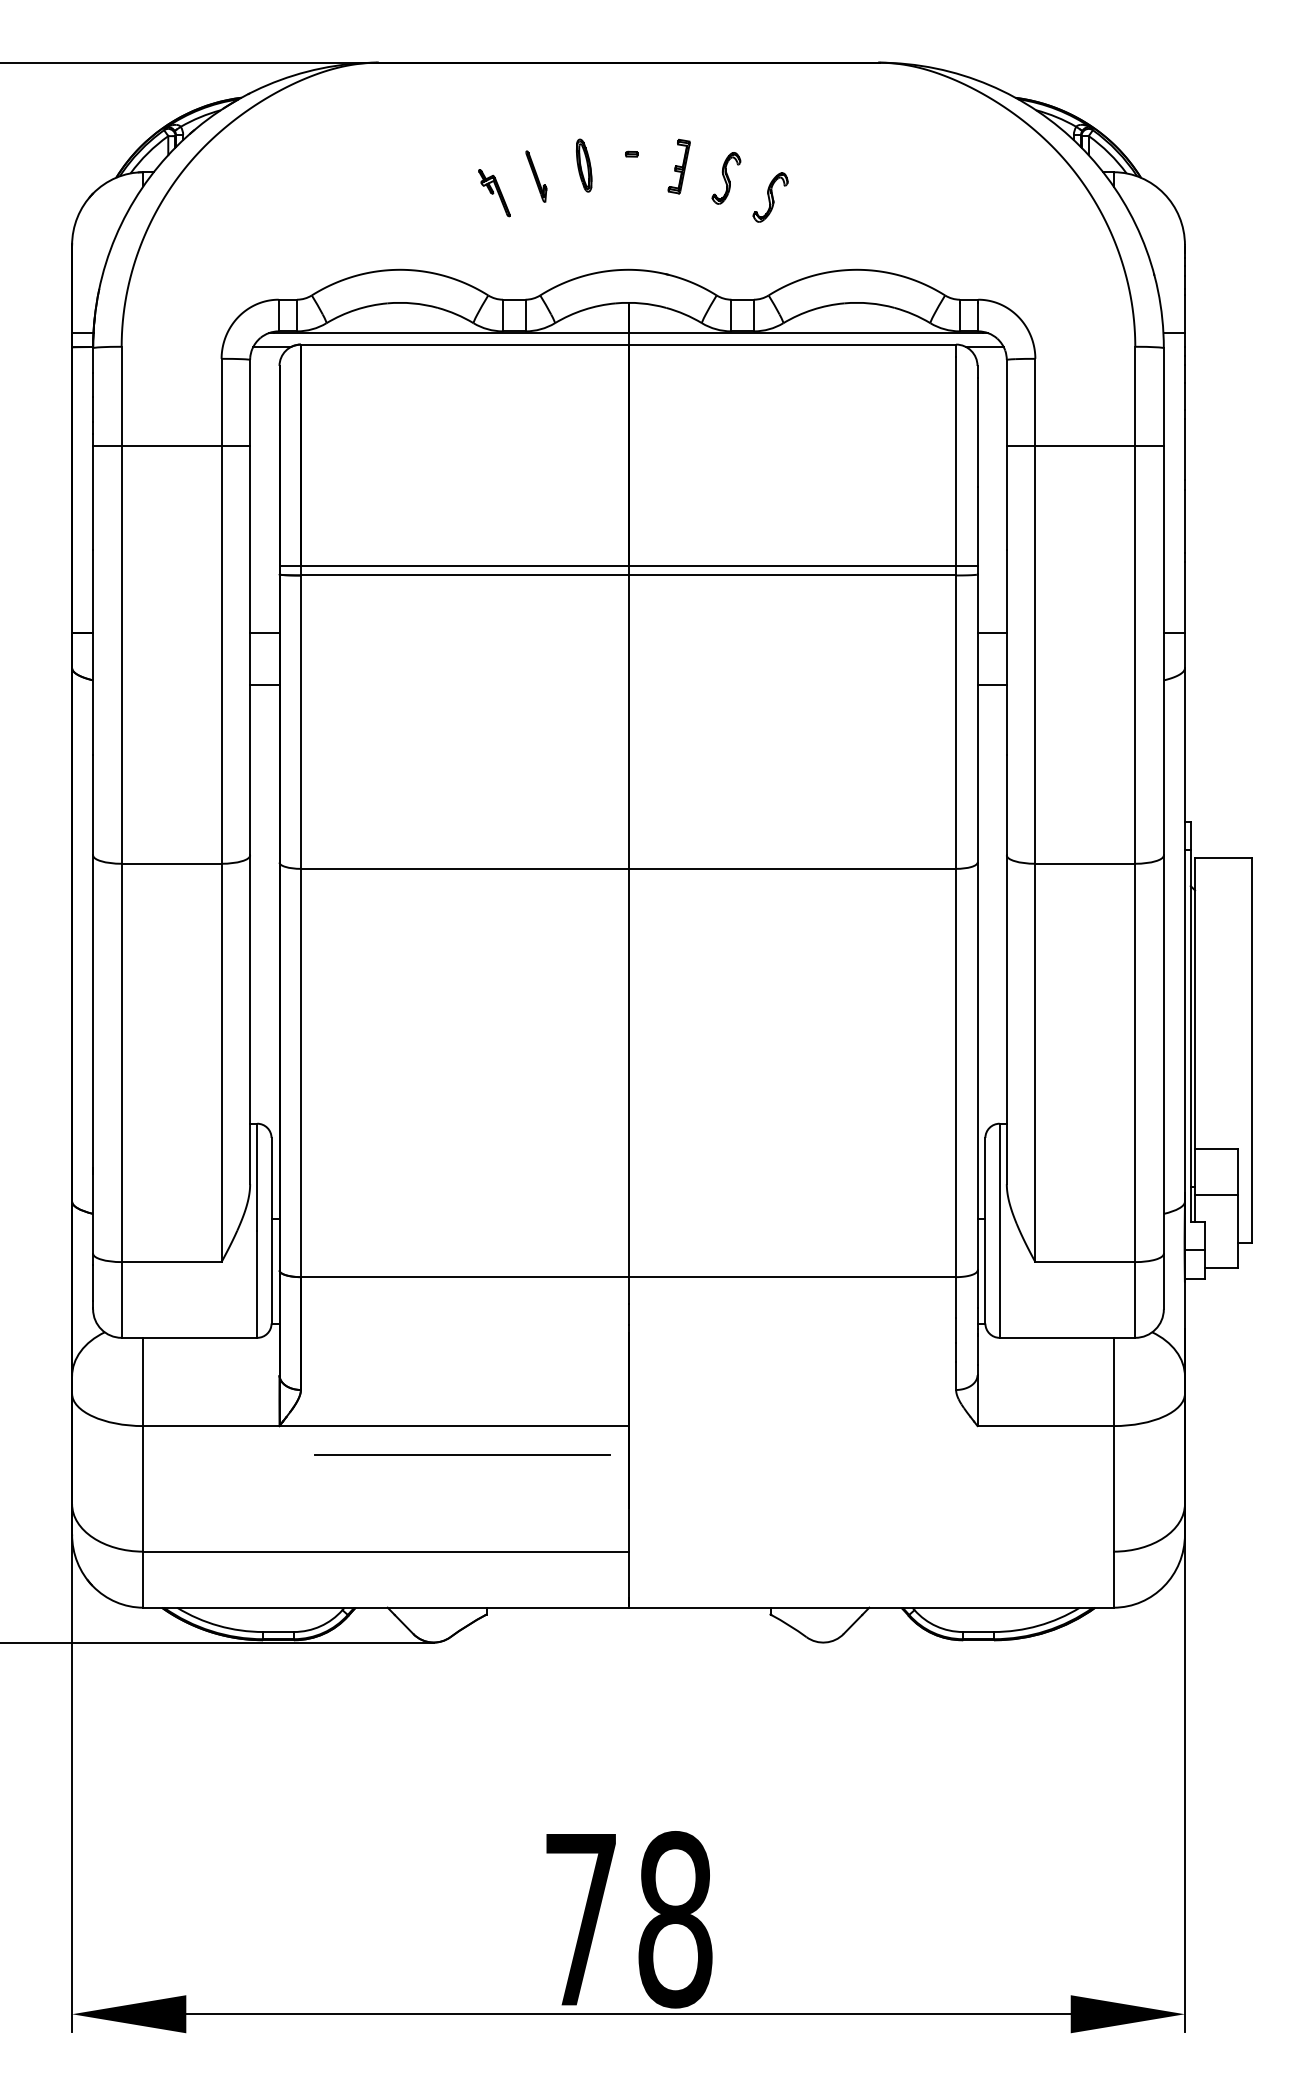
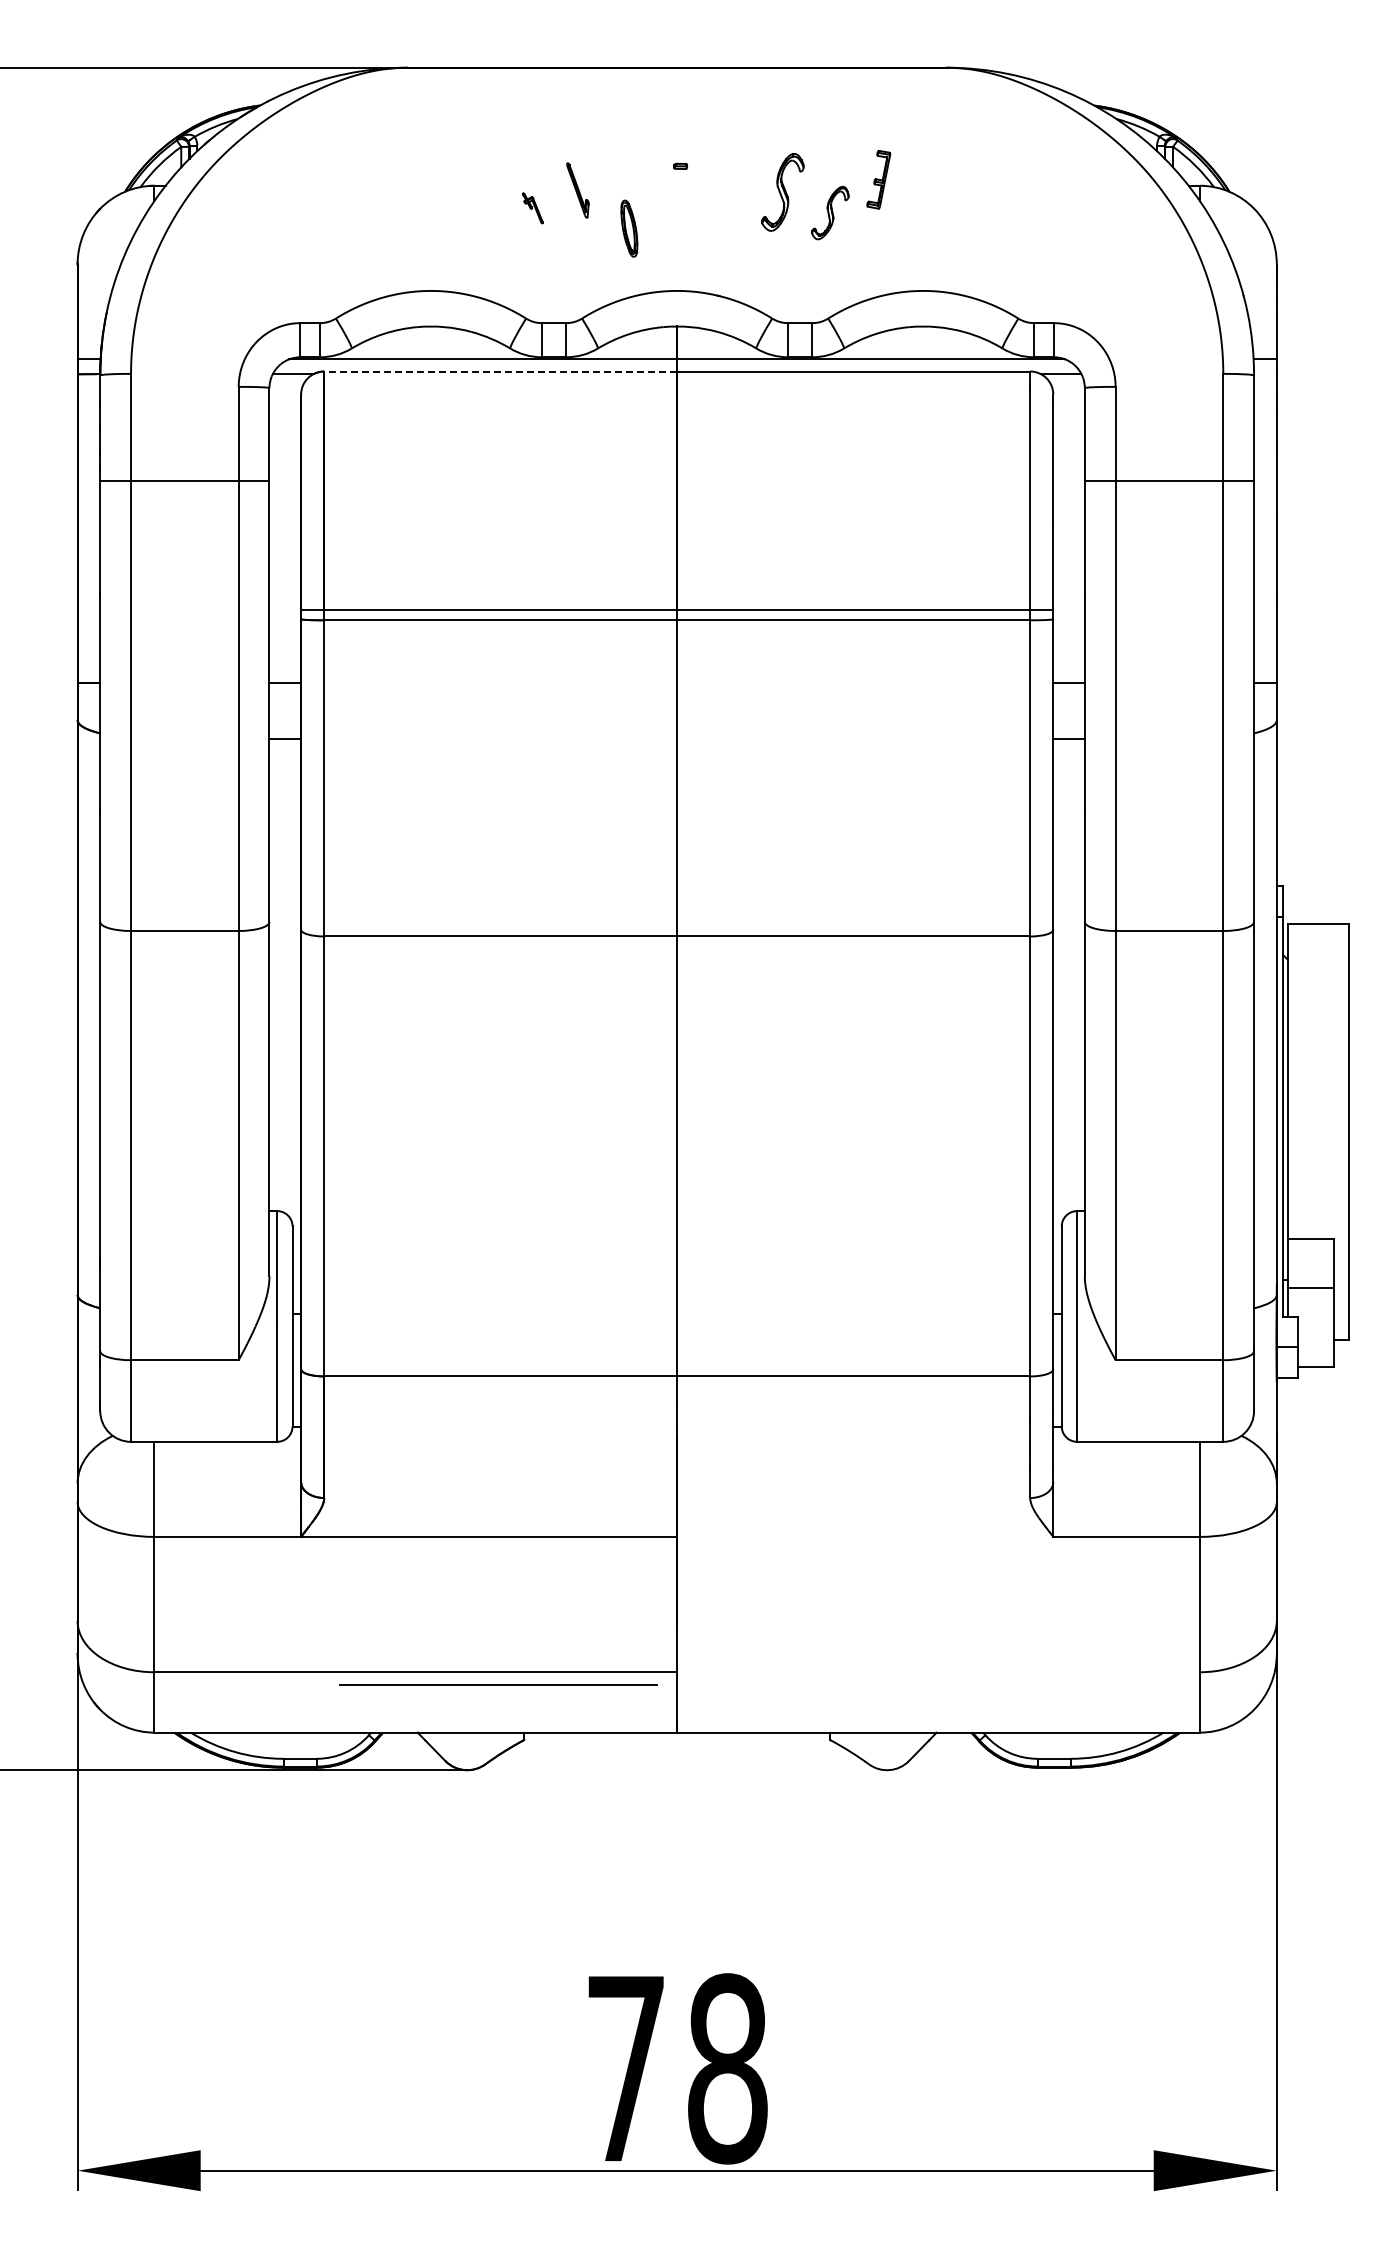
part: (584, 165) -> (629, 228), moved
part: (678, 166) -> (878, 179), moved
part: (726, 178) -> (782, 192), size x1.4
part: (494, 193) -> (532, 208), size x0.6
line: (464, 344) -> (500, 371), solid -> dashed
line: (462, 1454) -> (498, 1684), moved

